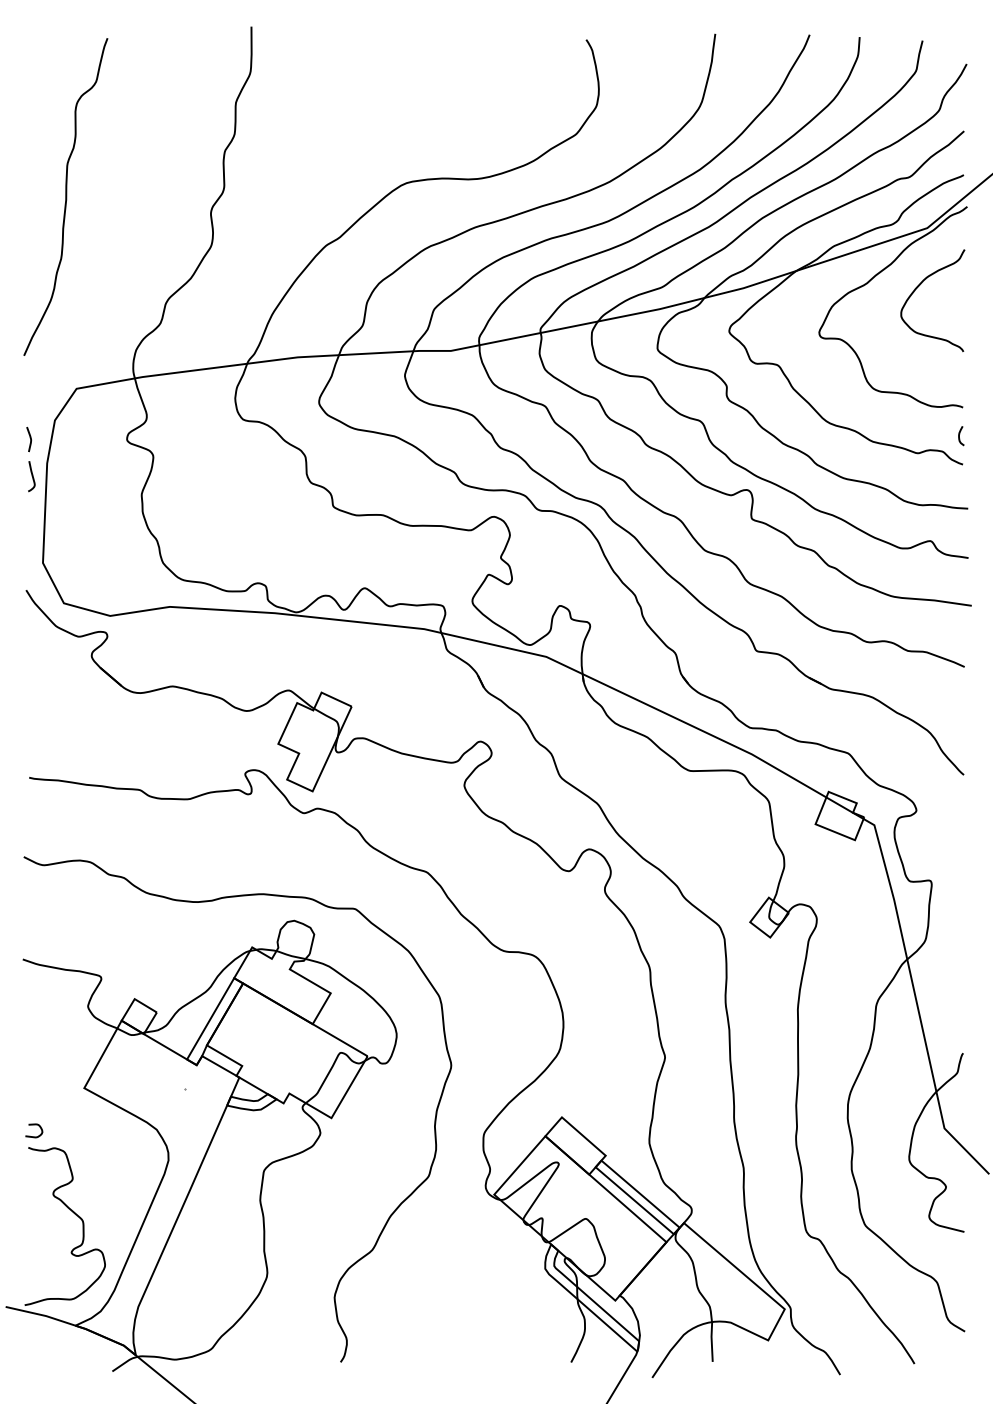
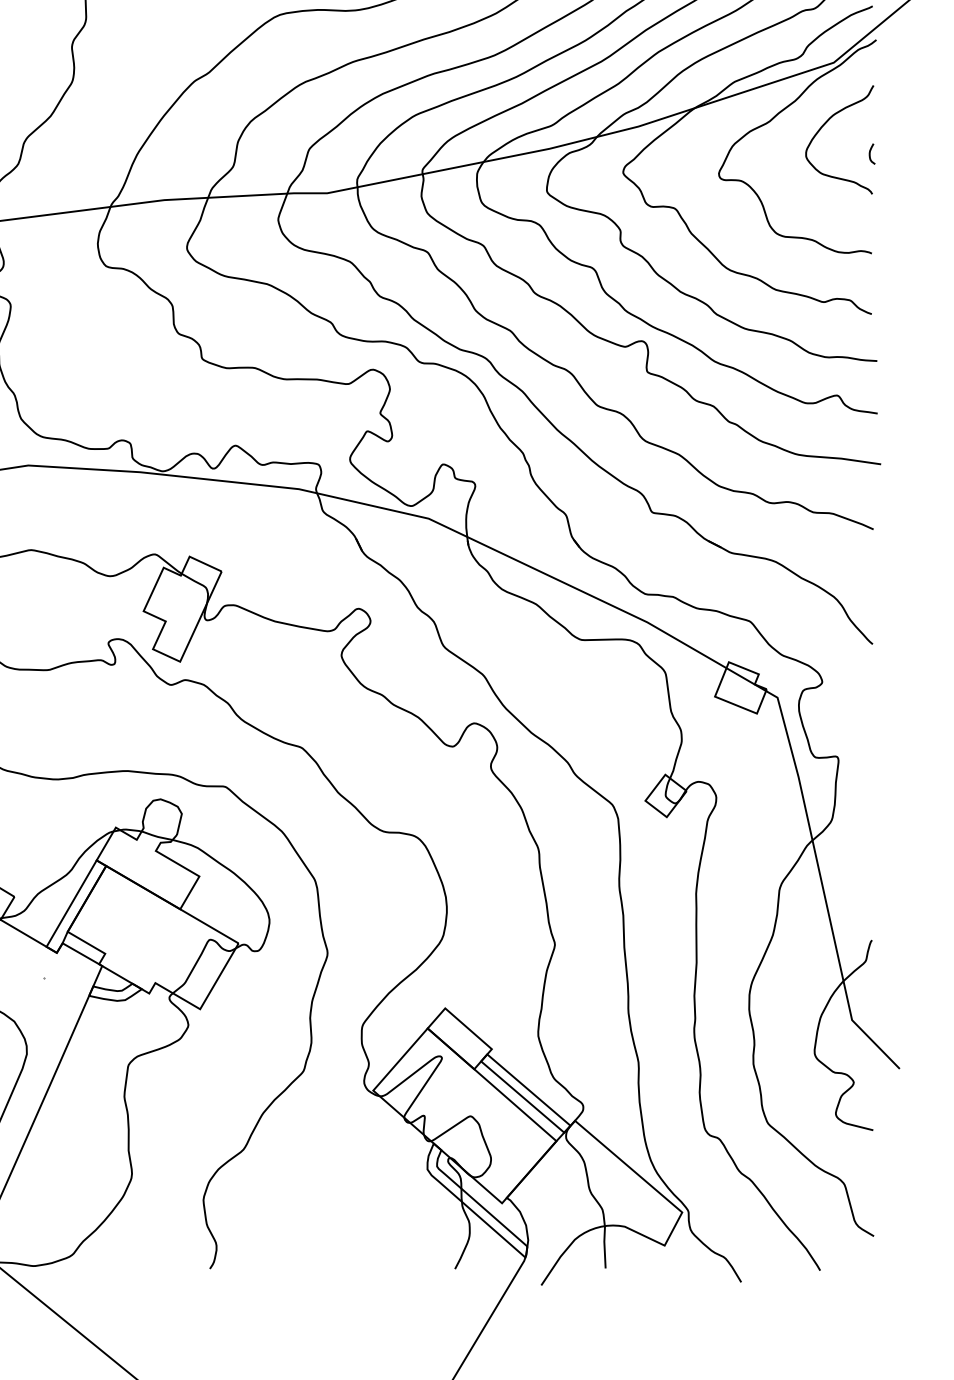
curve: (959, 436) -> (870, 154), moved

